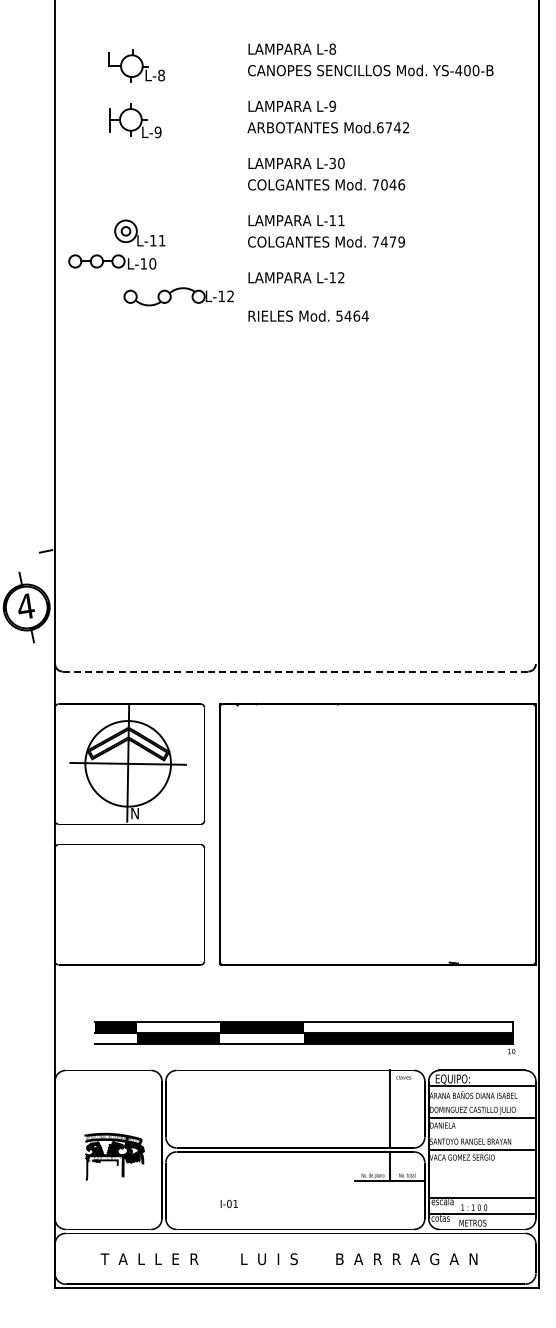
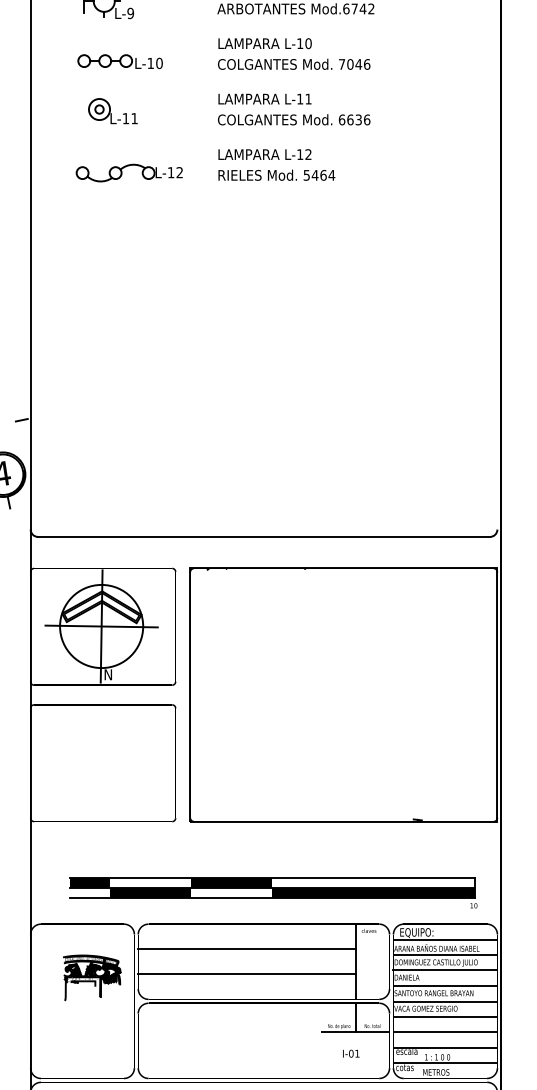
text: (332, 163) -> (299, 43), L-30 -> L-10
text: (388, 241) -> (354, 119), 7479 -> 6636
part: (112, 261) -> (120, 61), moved
part: (176, 290) -> (127, 166), moved
text: (308, 315) -> (276, 174), moved
line: (295, 671) -> (264, 536), dashed -> solid
line: (277, 1096) -> (246, 949), added
line: (482, 1102) -> (445, 955), added
line: (277, 1122) -> (246, 974), added
line: (482, 1134) -> (445, 986), added
part: (114, 1156) -> (92, 977), moved
line: (482, 1165) -> (445, 1016), added
line: (482, 1181) -> (445, 1031), added
text: (228, 1203) -> (350, 1053), moved

